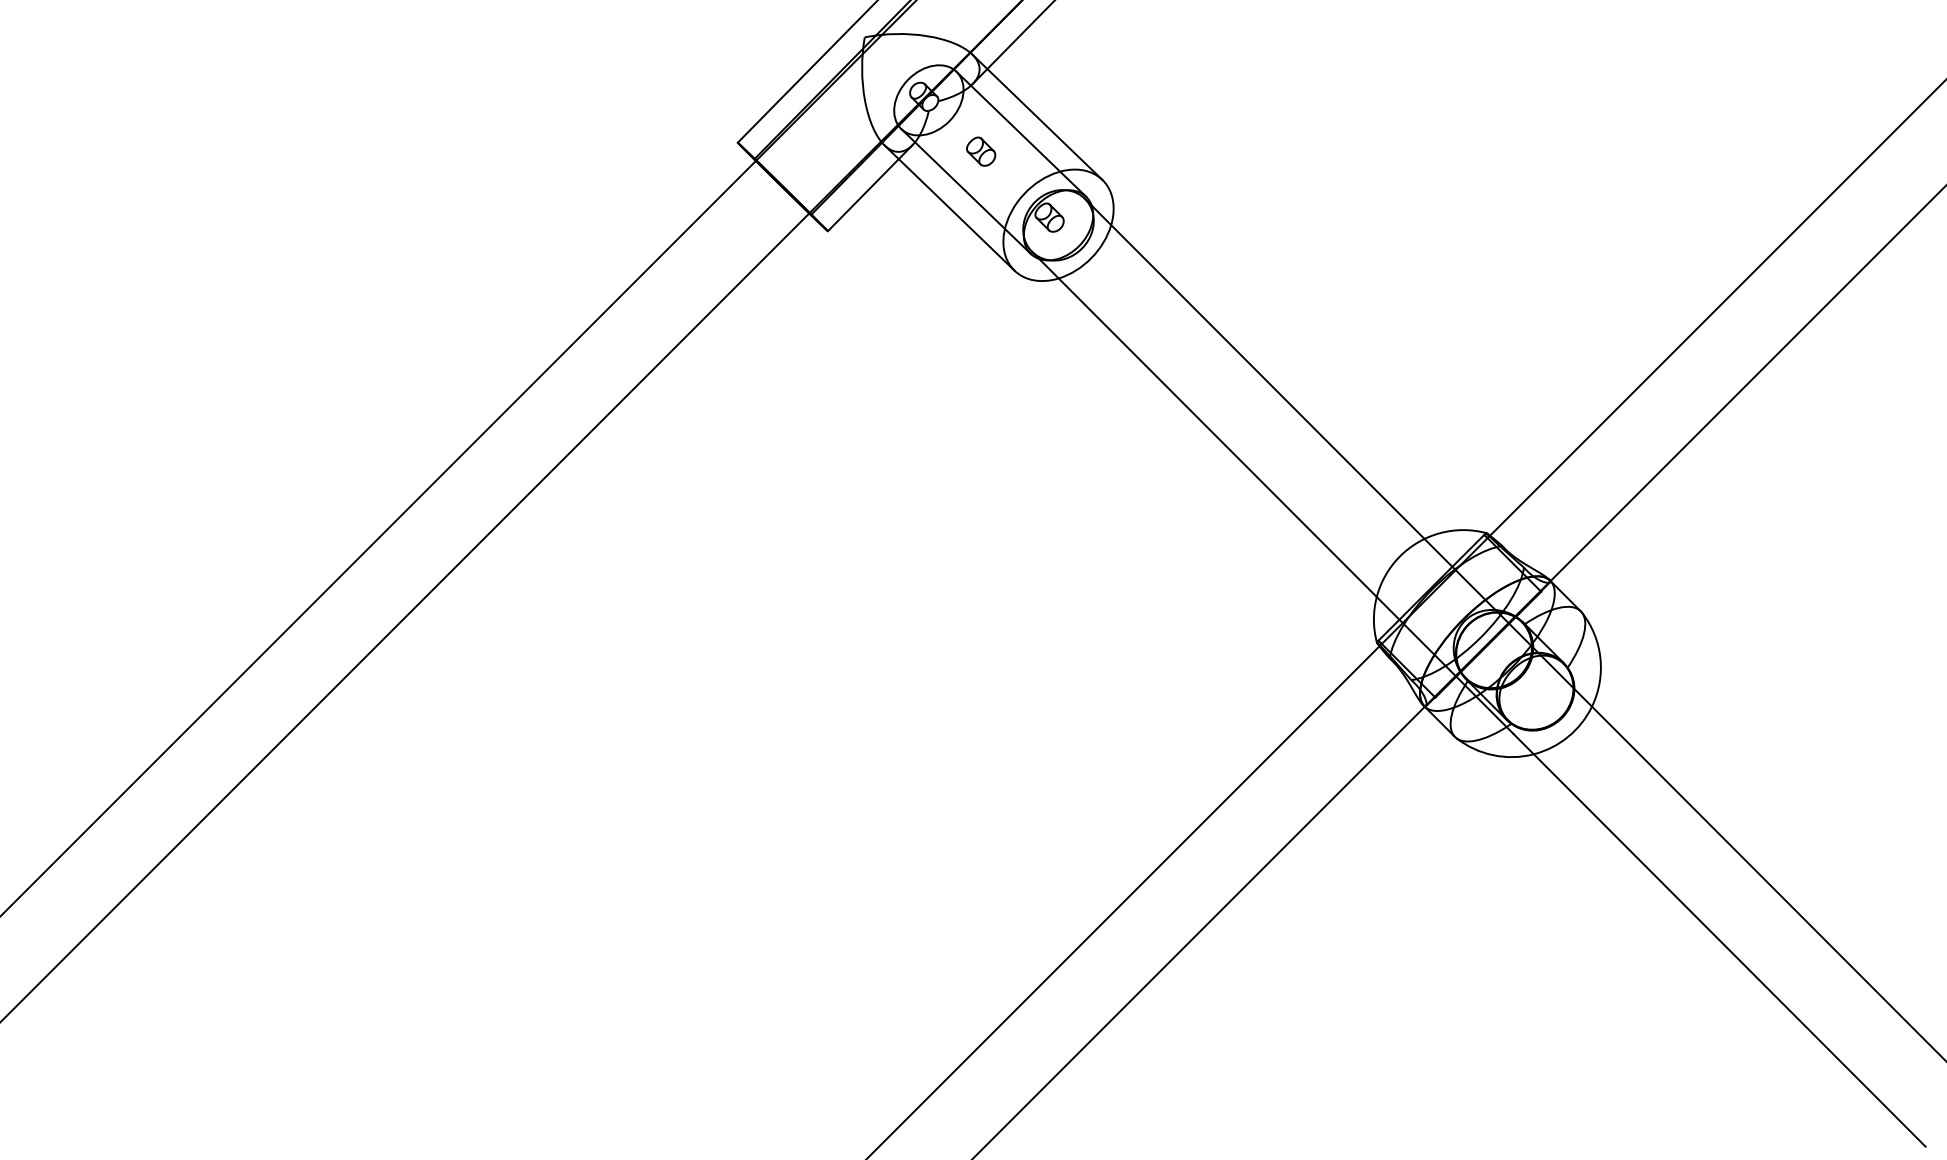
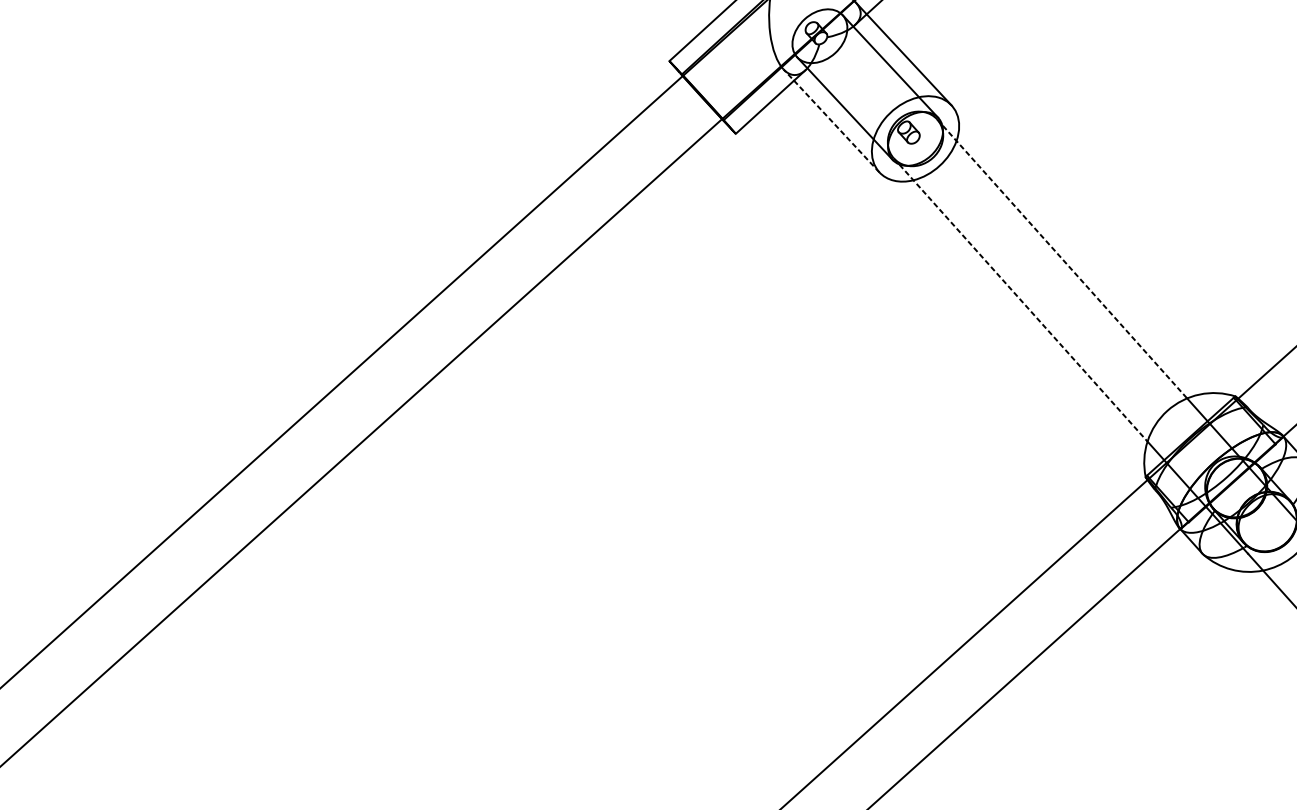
part: (981, 151) -> (858, 78), removed
line: (949, 207) -> (831, 120), solid -> dashed
line: (1255, 369) -> (1062, 259), solid -> dashed
line: (1204, 424) -> (1020, 300), solid -> dashed

